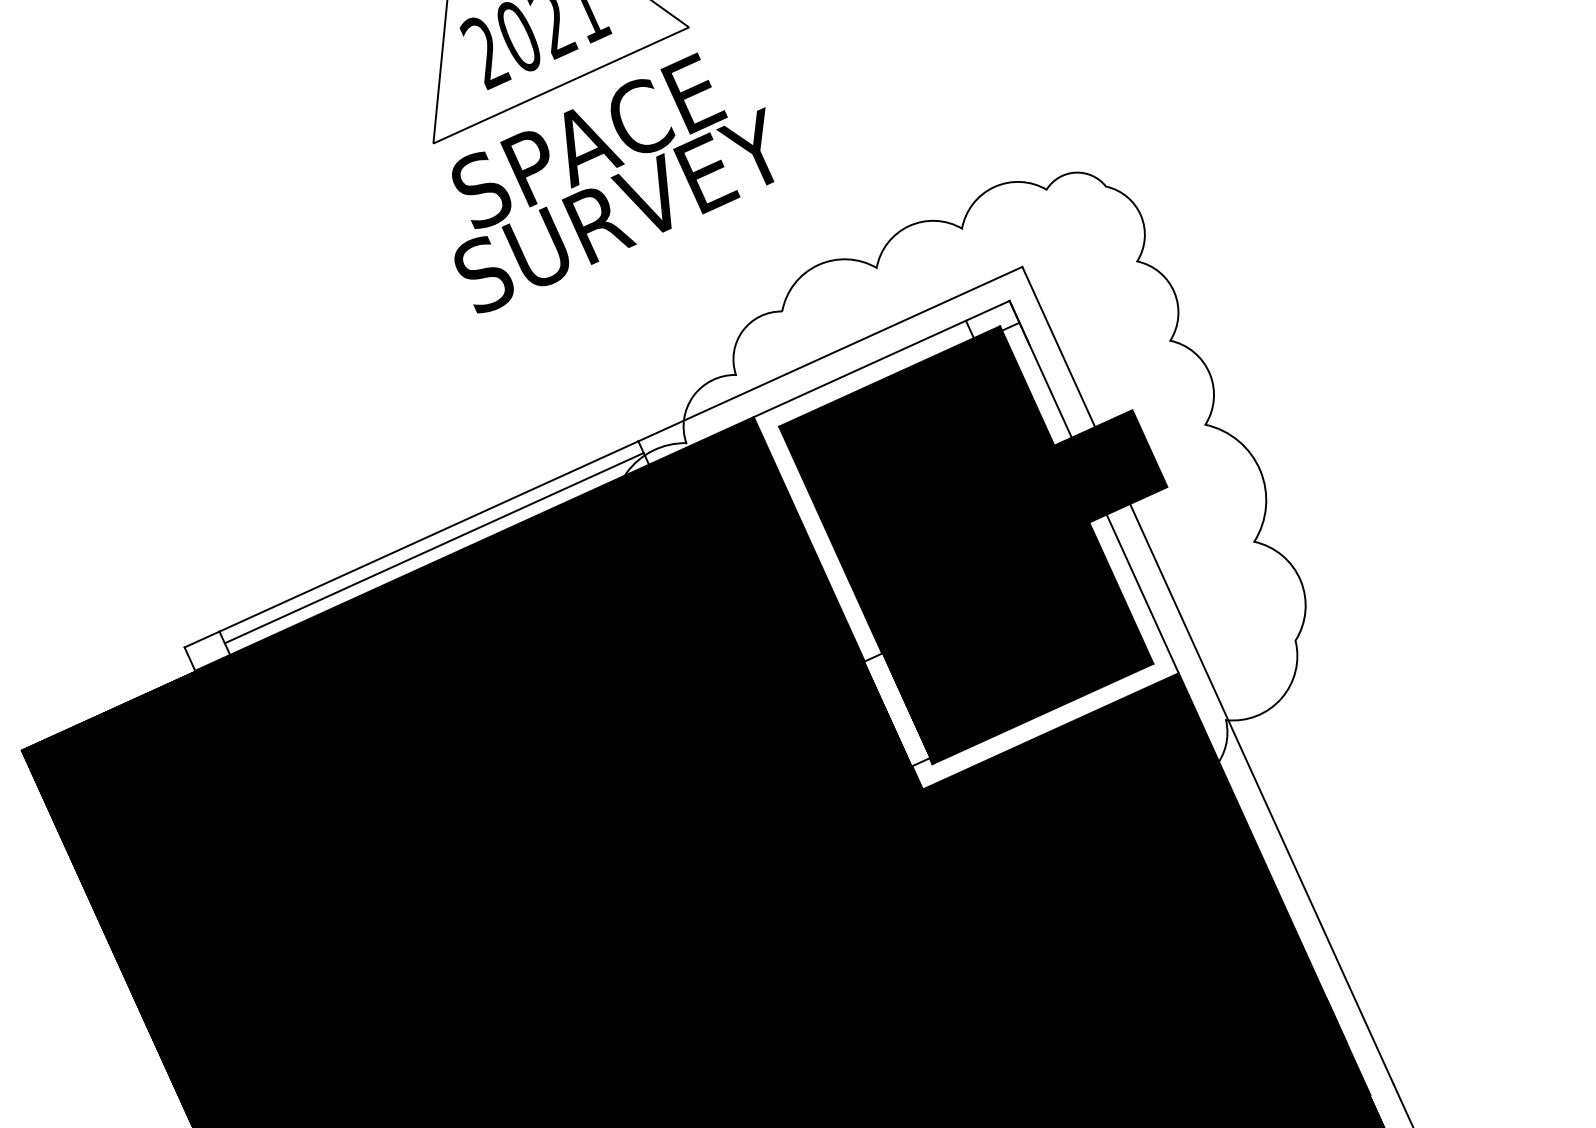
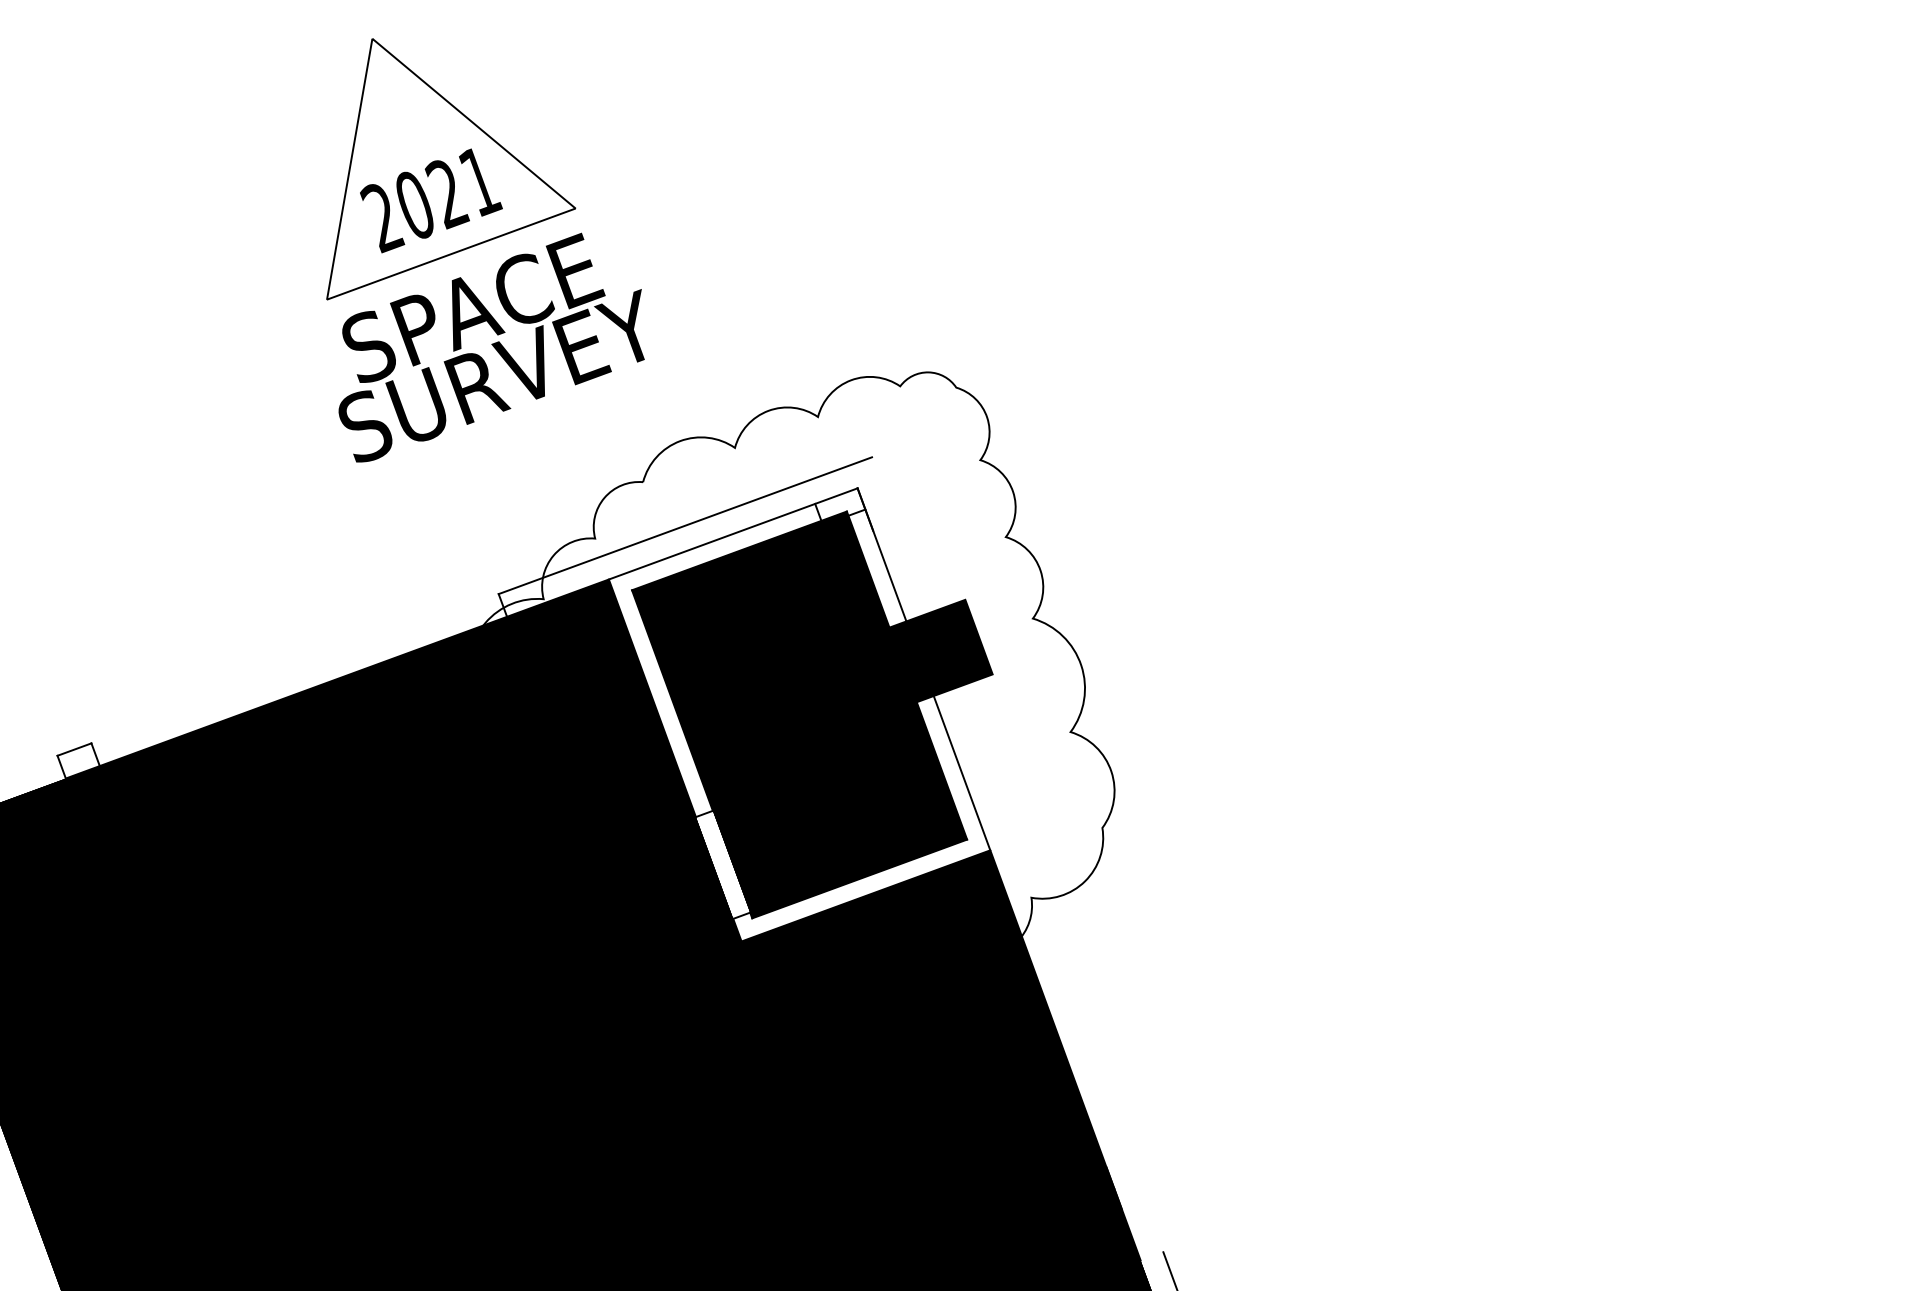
line: (428, 536) -> (294, 668), removed
line: (433, 547) -> (298, 679), removed
line: (1207, 675) -> (1017, 854), removed

